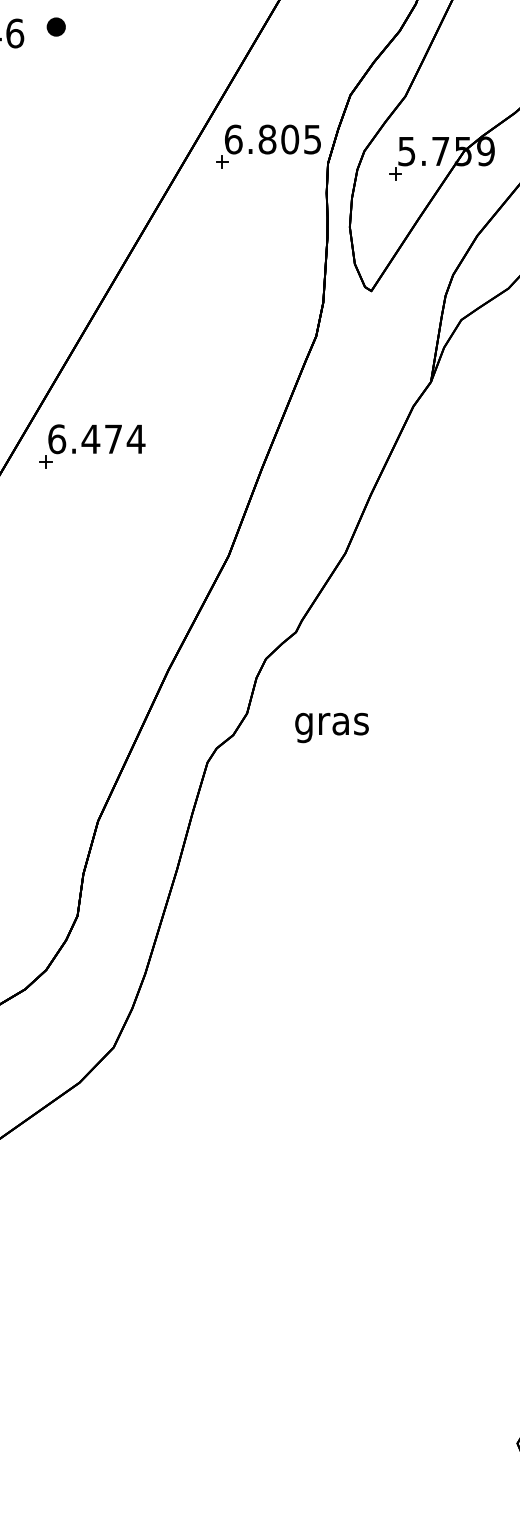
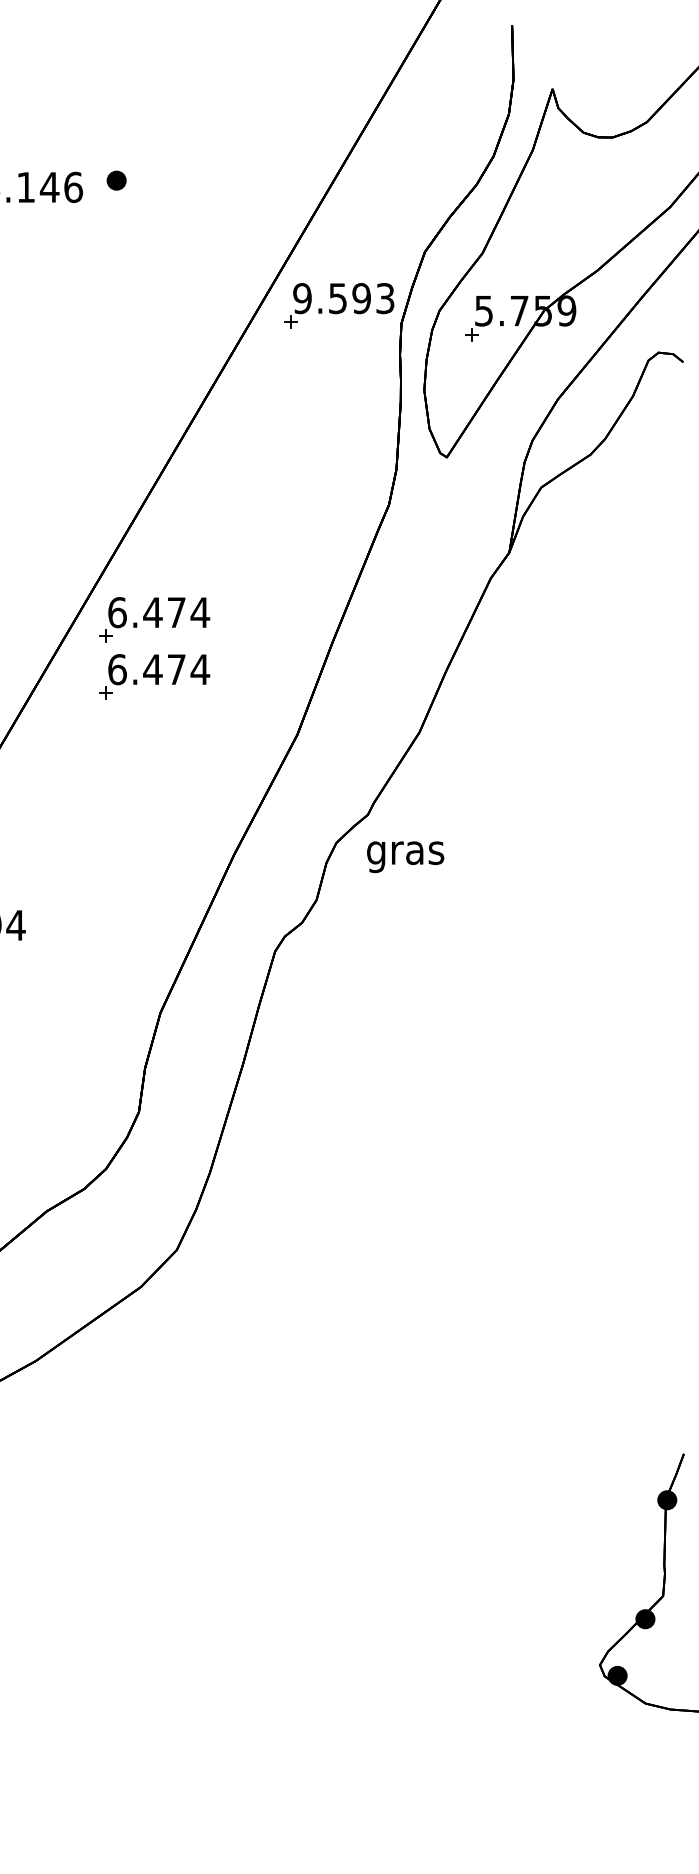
text: (272, 139) -> (343, 298), 6.805 -> 9.593
part: (92, 500) -> (154, 676), added
text: (331, 728) -> (405, 857), moved

